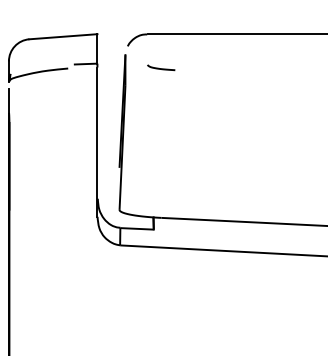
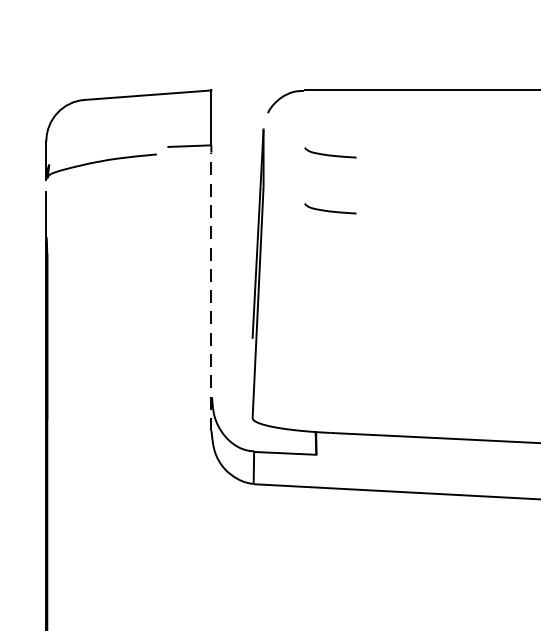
curve: (161, 98) -> (330, 210), added
line: (97, 142) -> (211, 292), solid -> dashed

